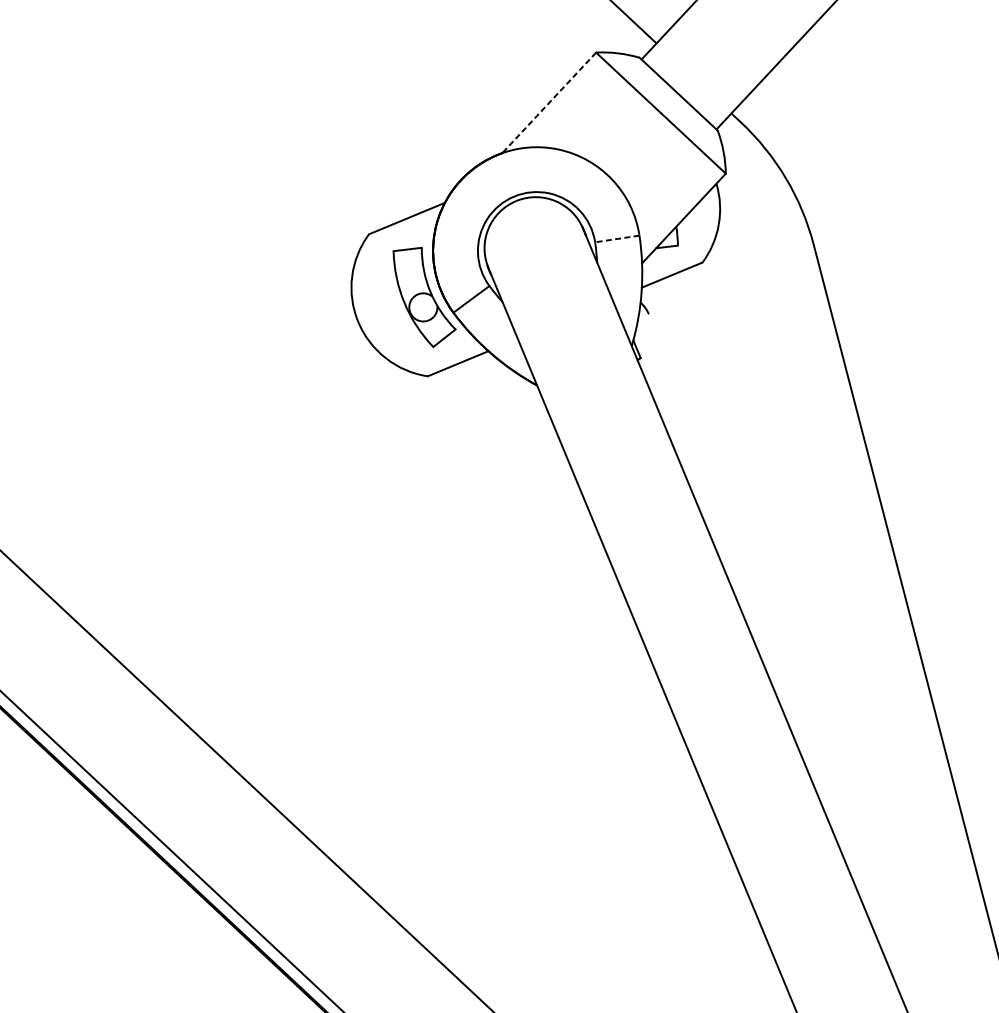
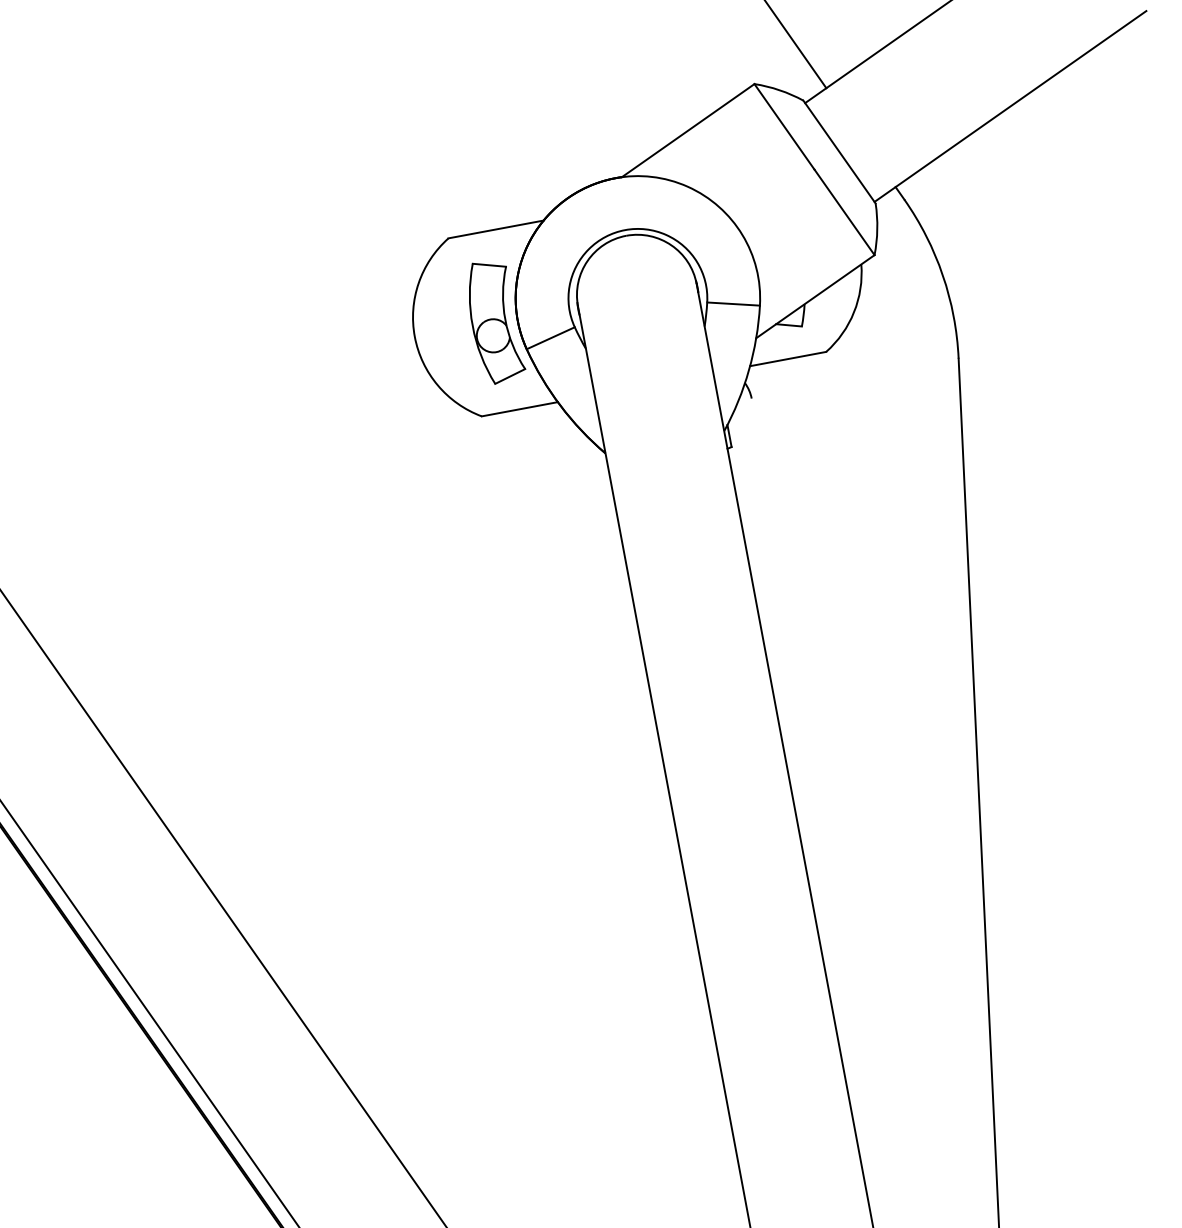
line: (548, 102) -> (687, 130), dashed -> solid
line: (617, 239) -> (733, 304), dashed -> solid

